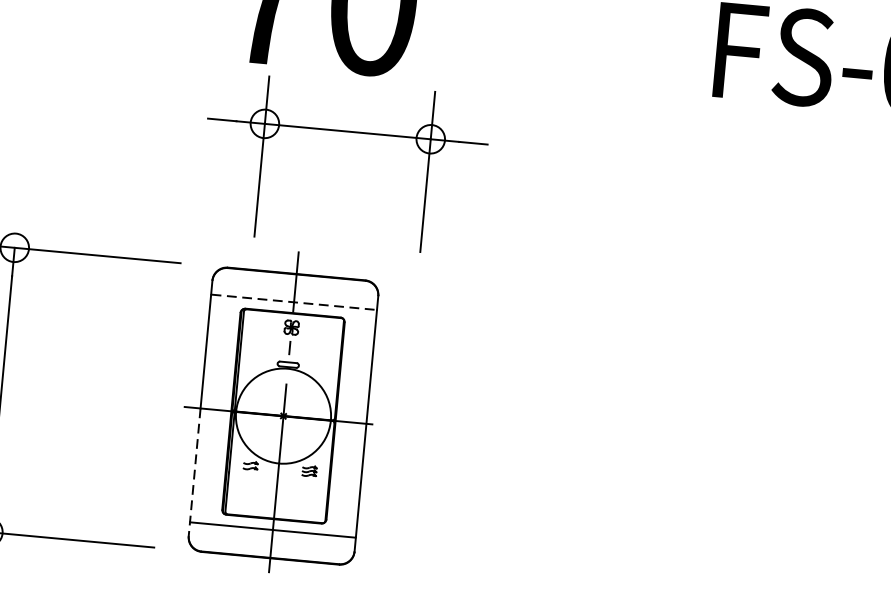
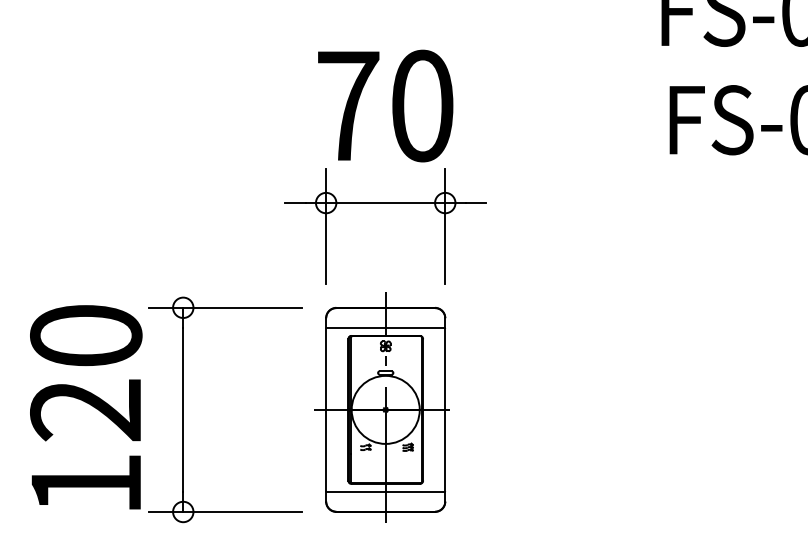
part: (347, 132) -> (385, 203), moved
line: (295, 302) -> (386, 328), dashed -> solid
line: (195, 471) -> (326, 455), dashed -> solid

